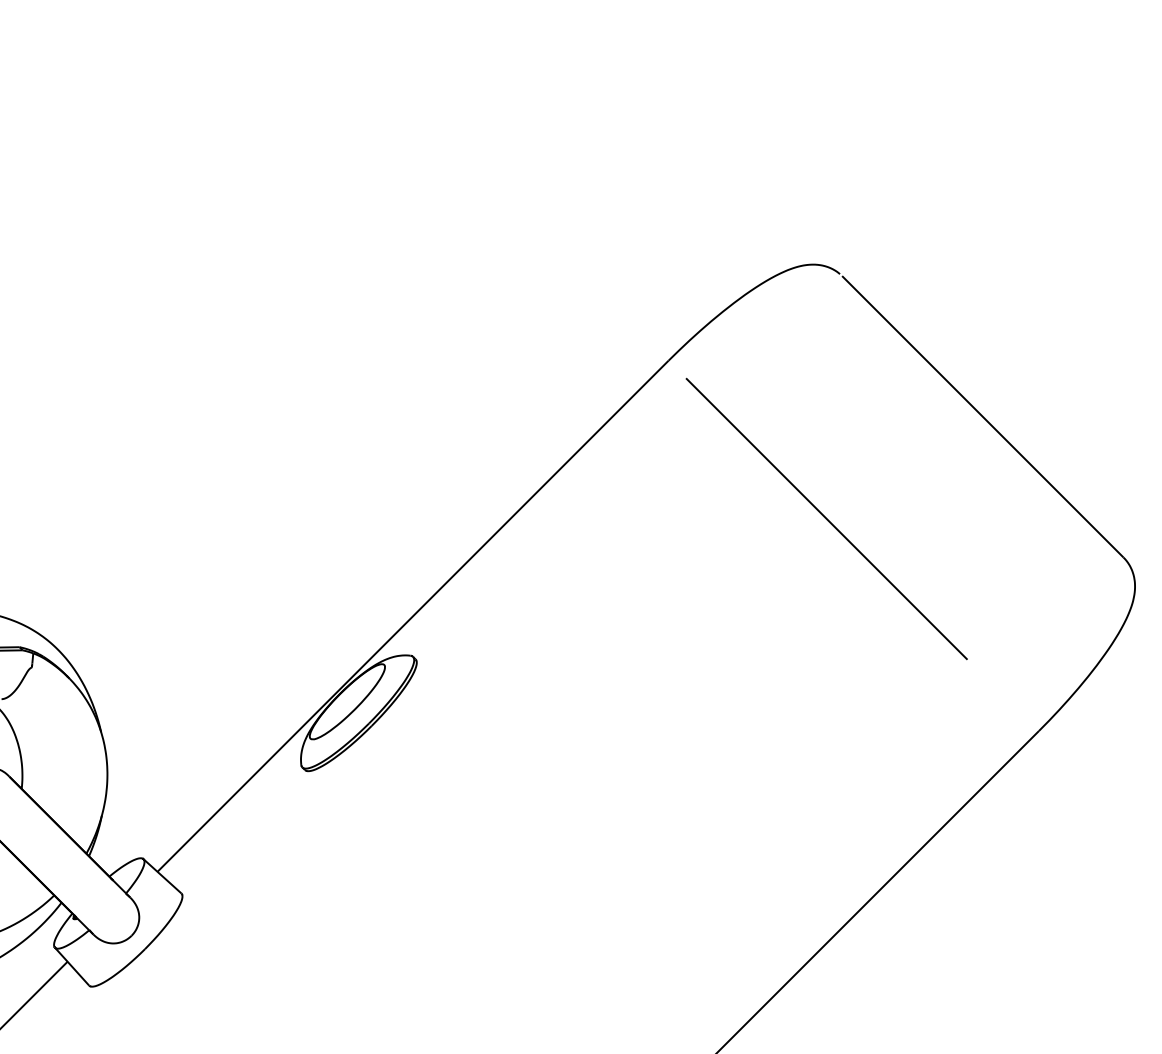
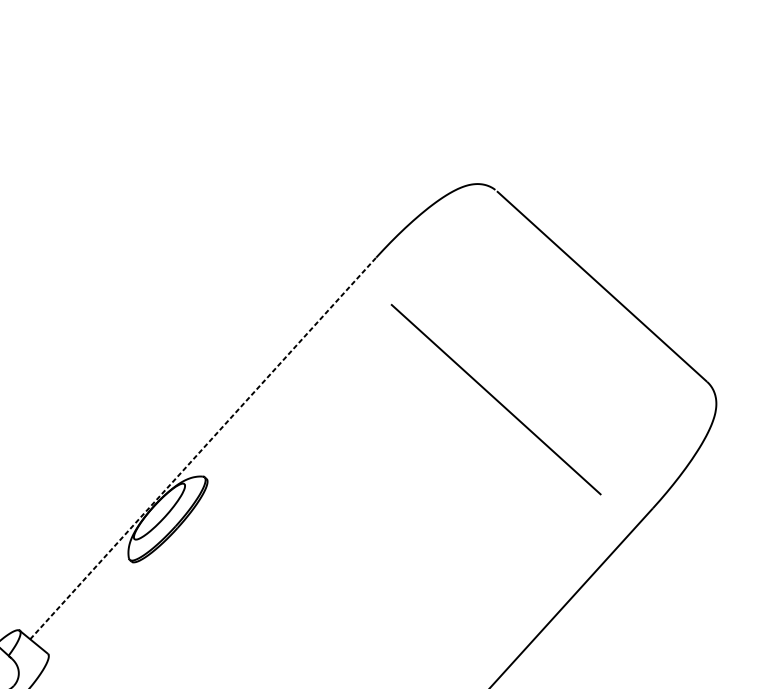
line: (826, 518) -> (495, 399), moved
line: (413, 615) -> (203, 447), solid -> dashed

